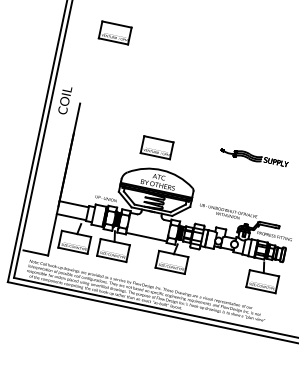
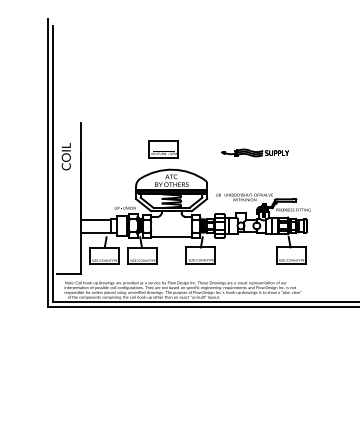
part: (115, 33) -> (100, 48), removed
text: (64, 100) -> (65, 156), moved
part: (253, 156) -> (254, 152), moved

